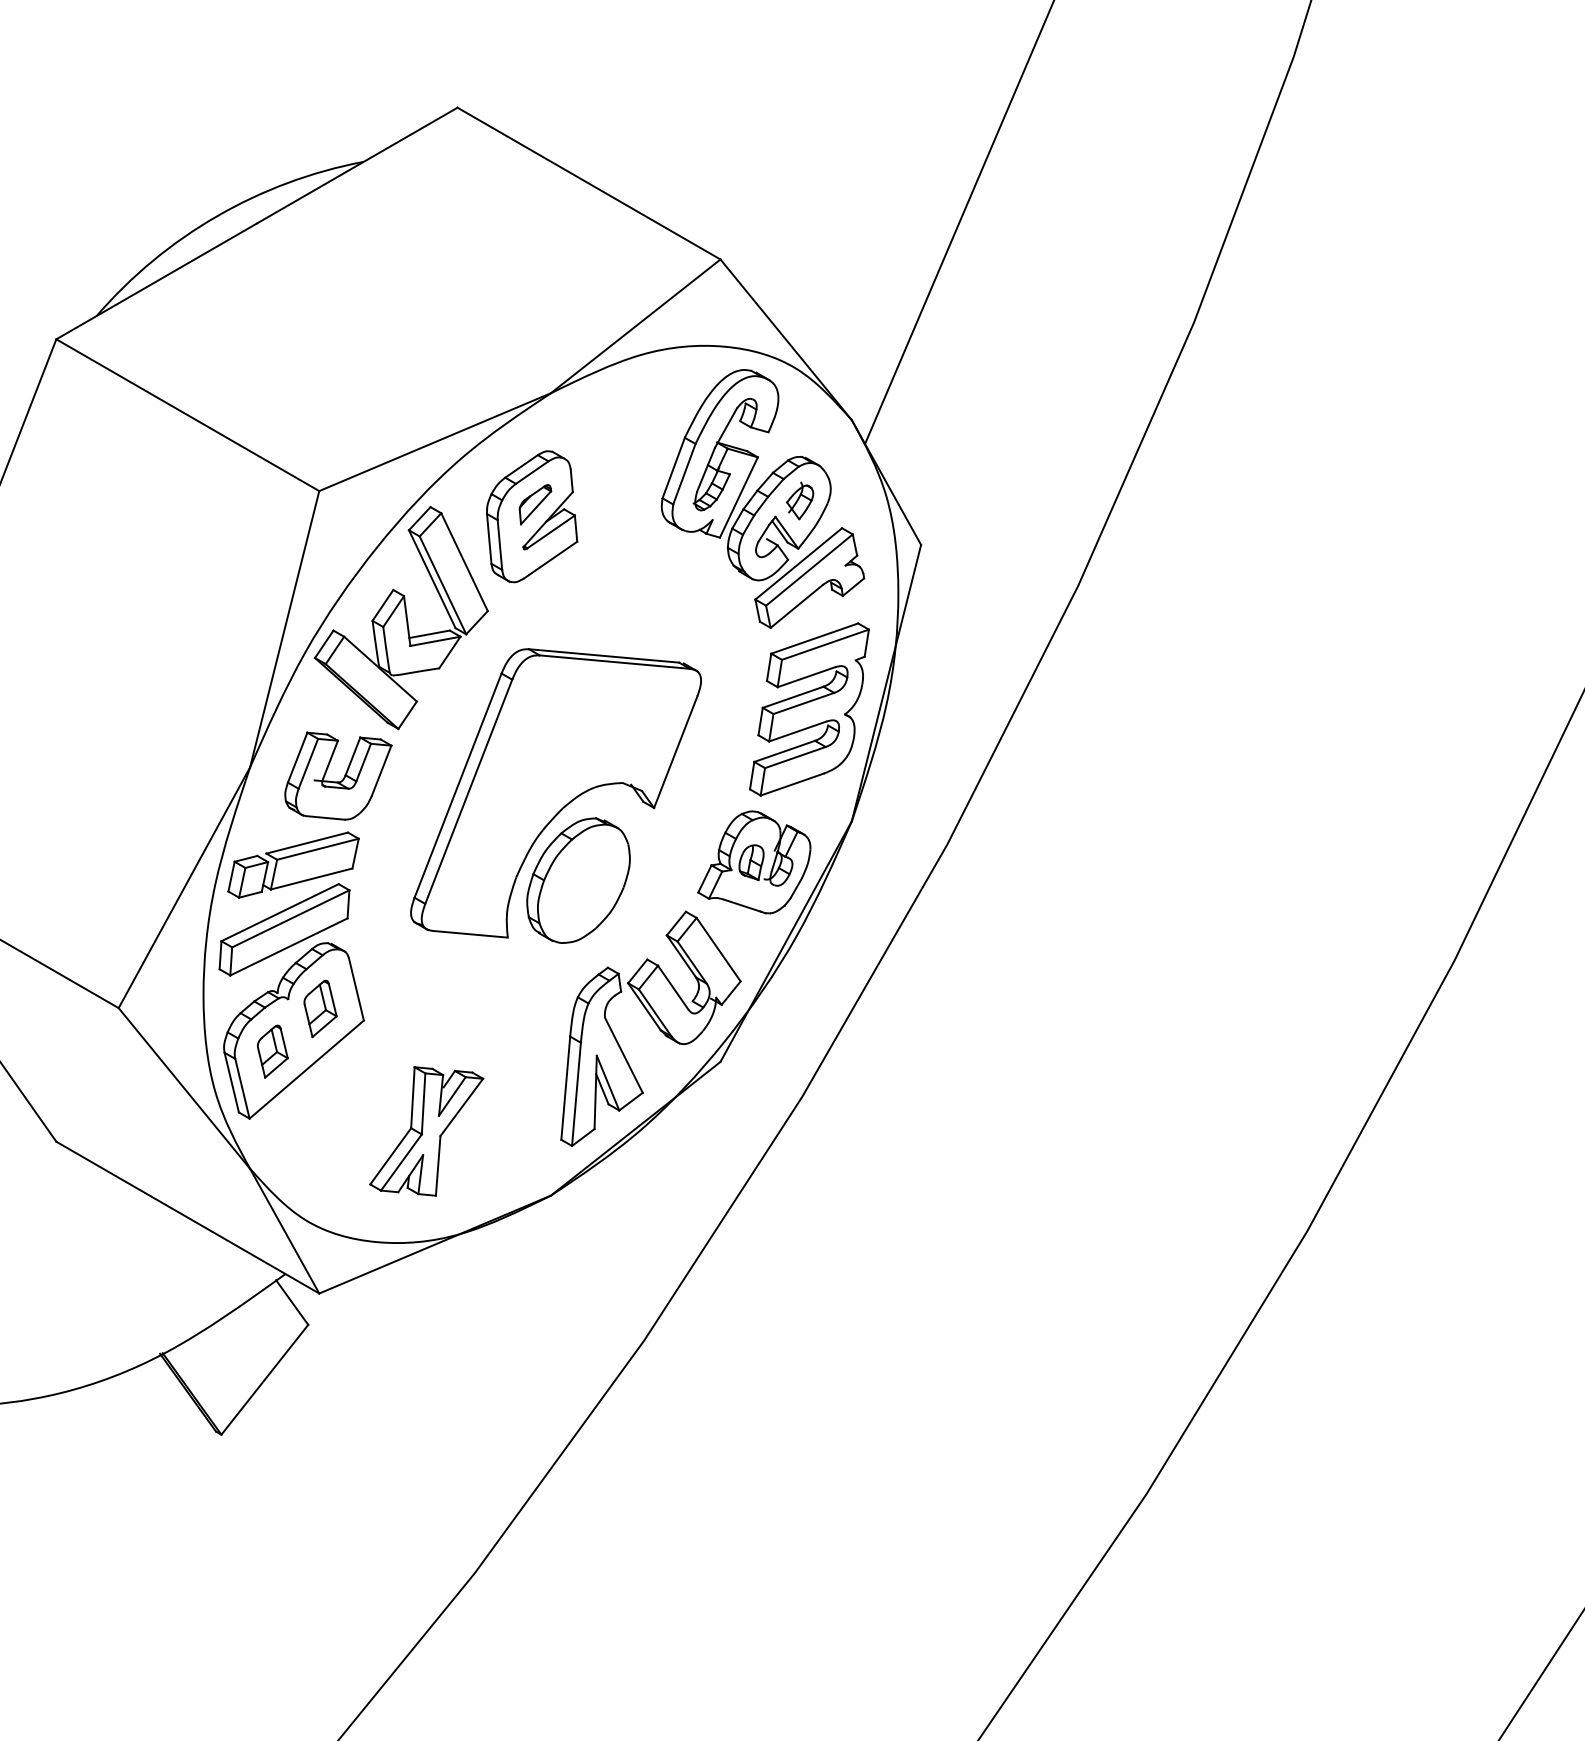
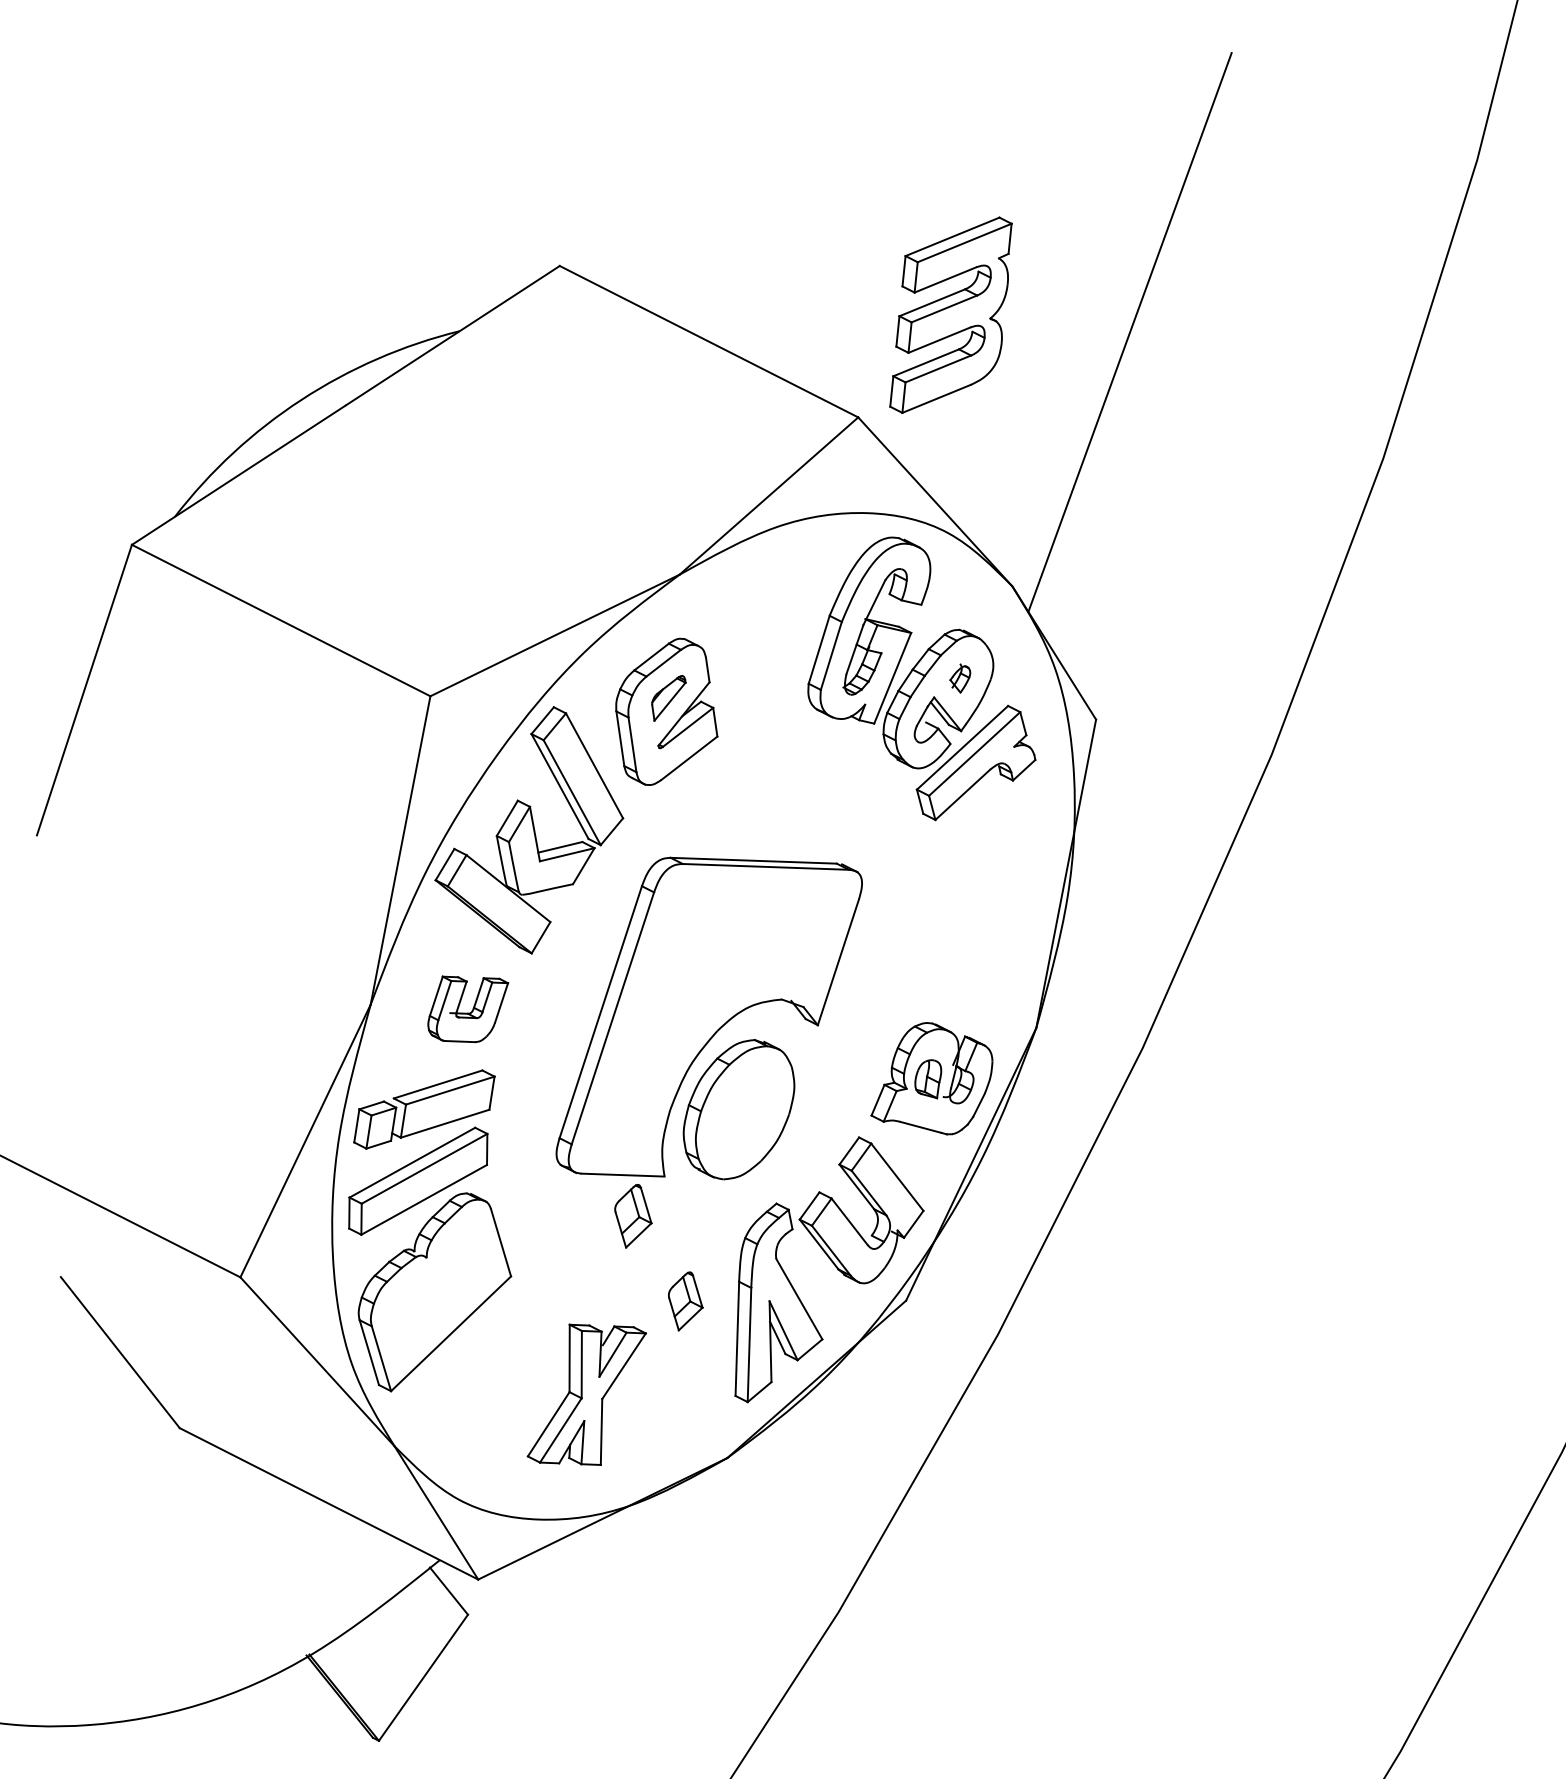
part: (800, 500) -> (960, 677), size x0.7
part: (809, 709) -> (950, 315), moved
part: (338, 775) -> (468, 1008), size x0.7
part: (320, 1009) -> (633, 1216), moved
part: (272, 1051) -> (685, 1301), moved

